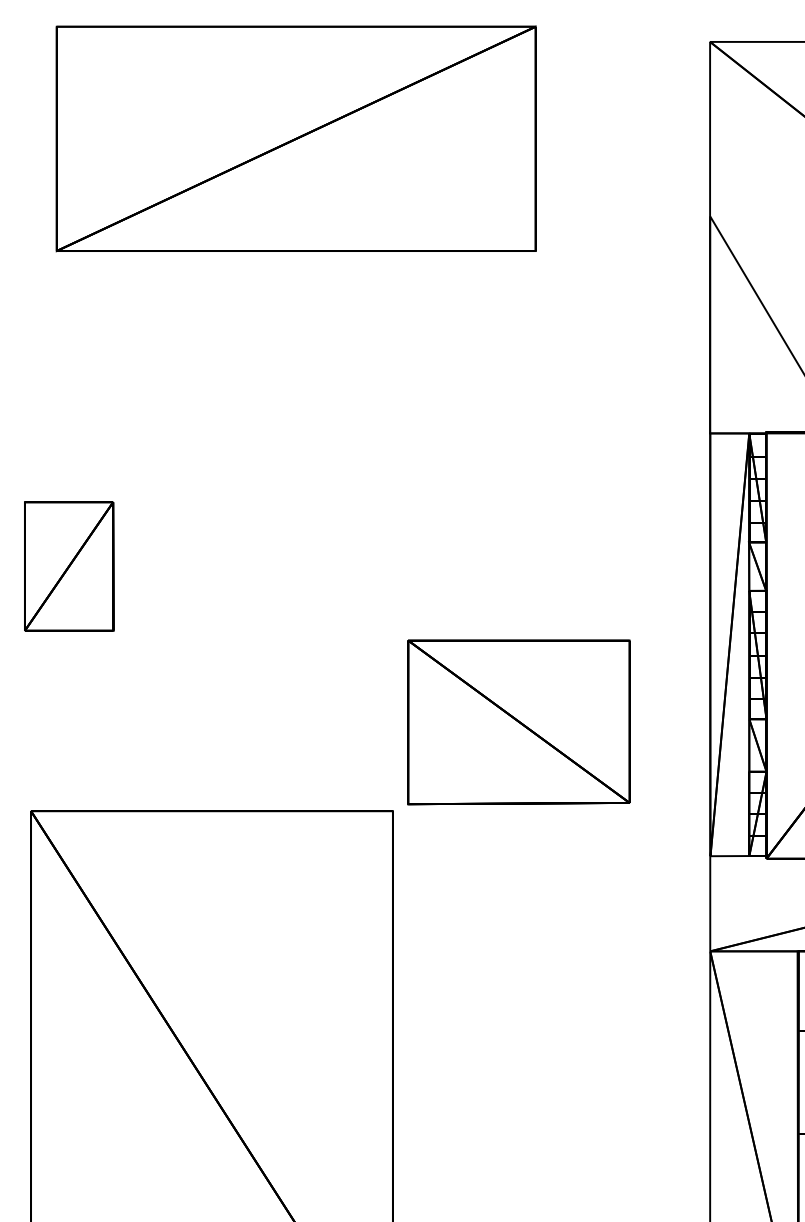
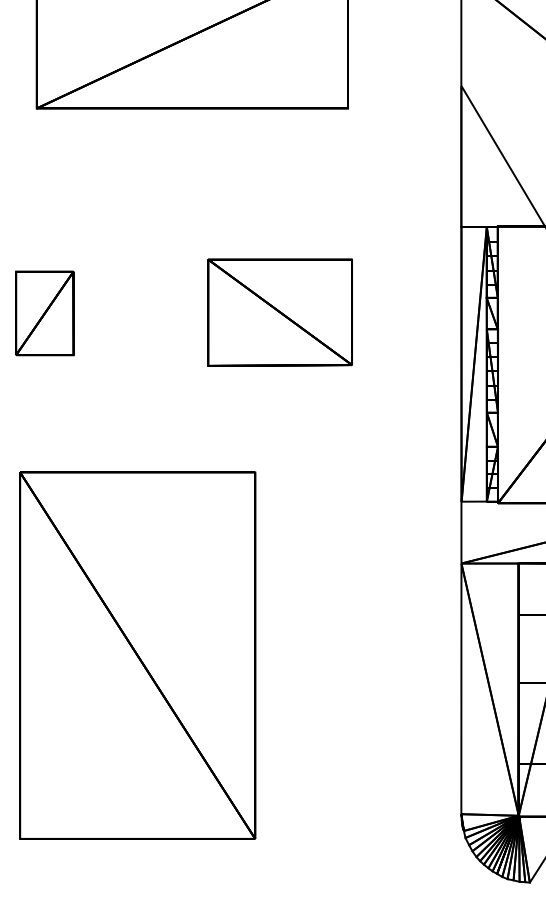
part: (517, 722) -> (279, 312), moved

